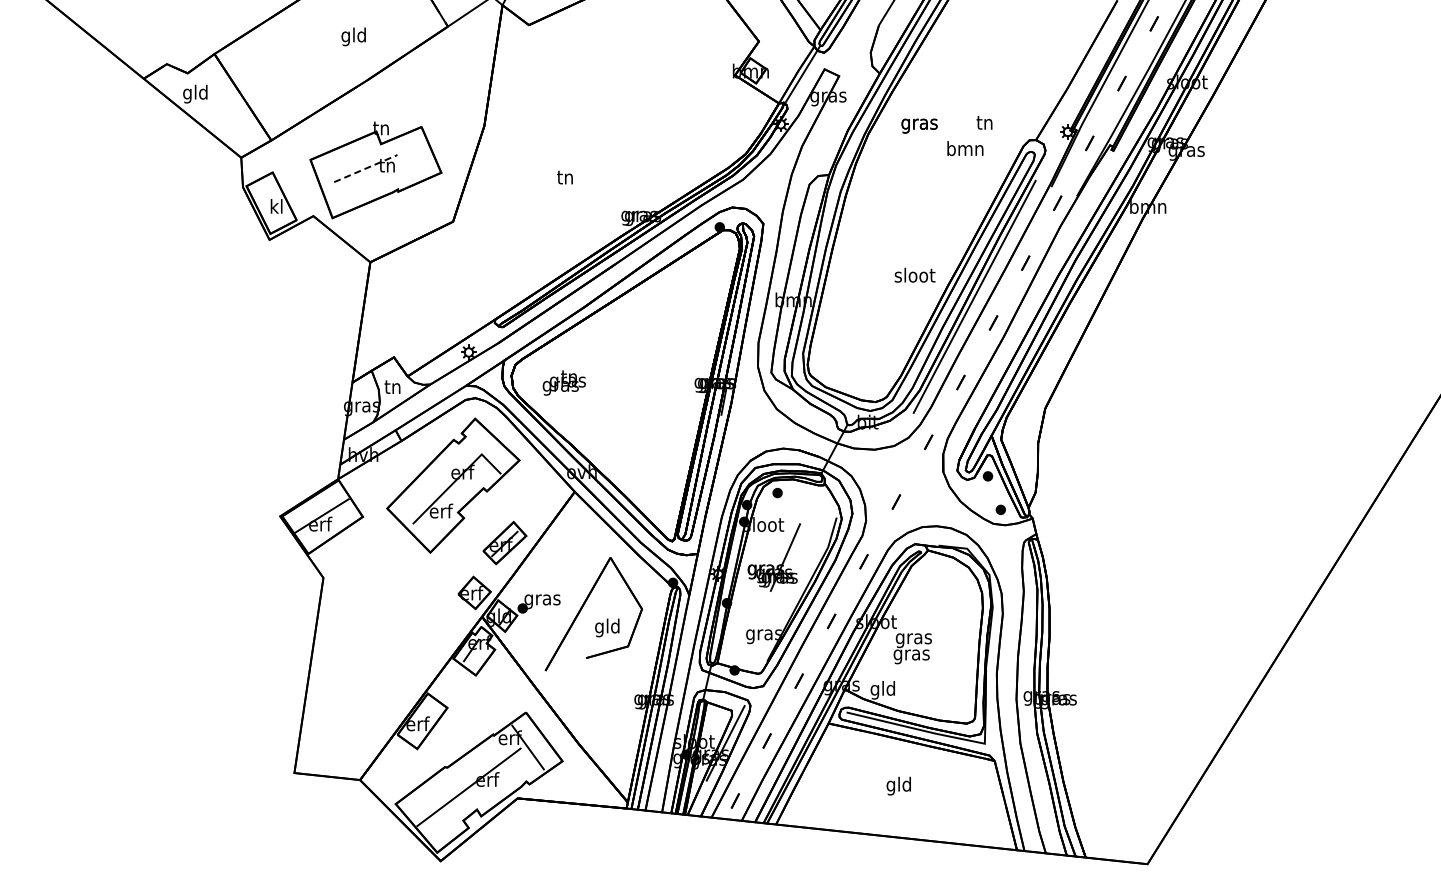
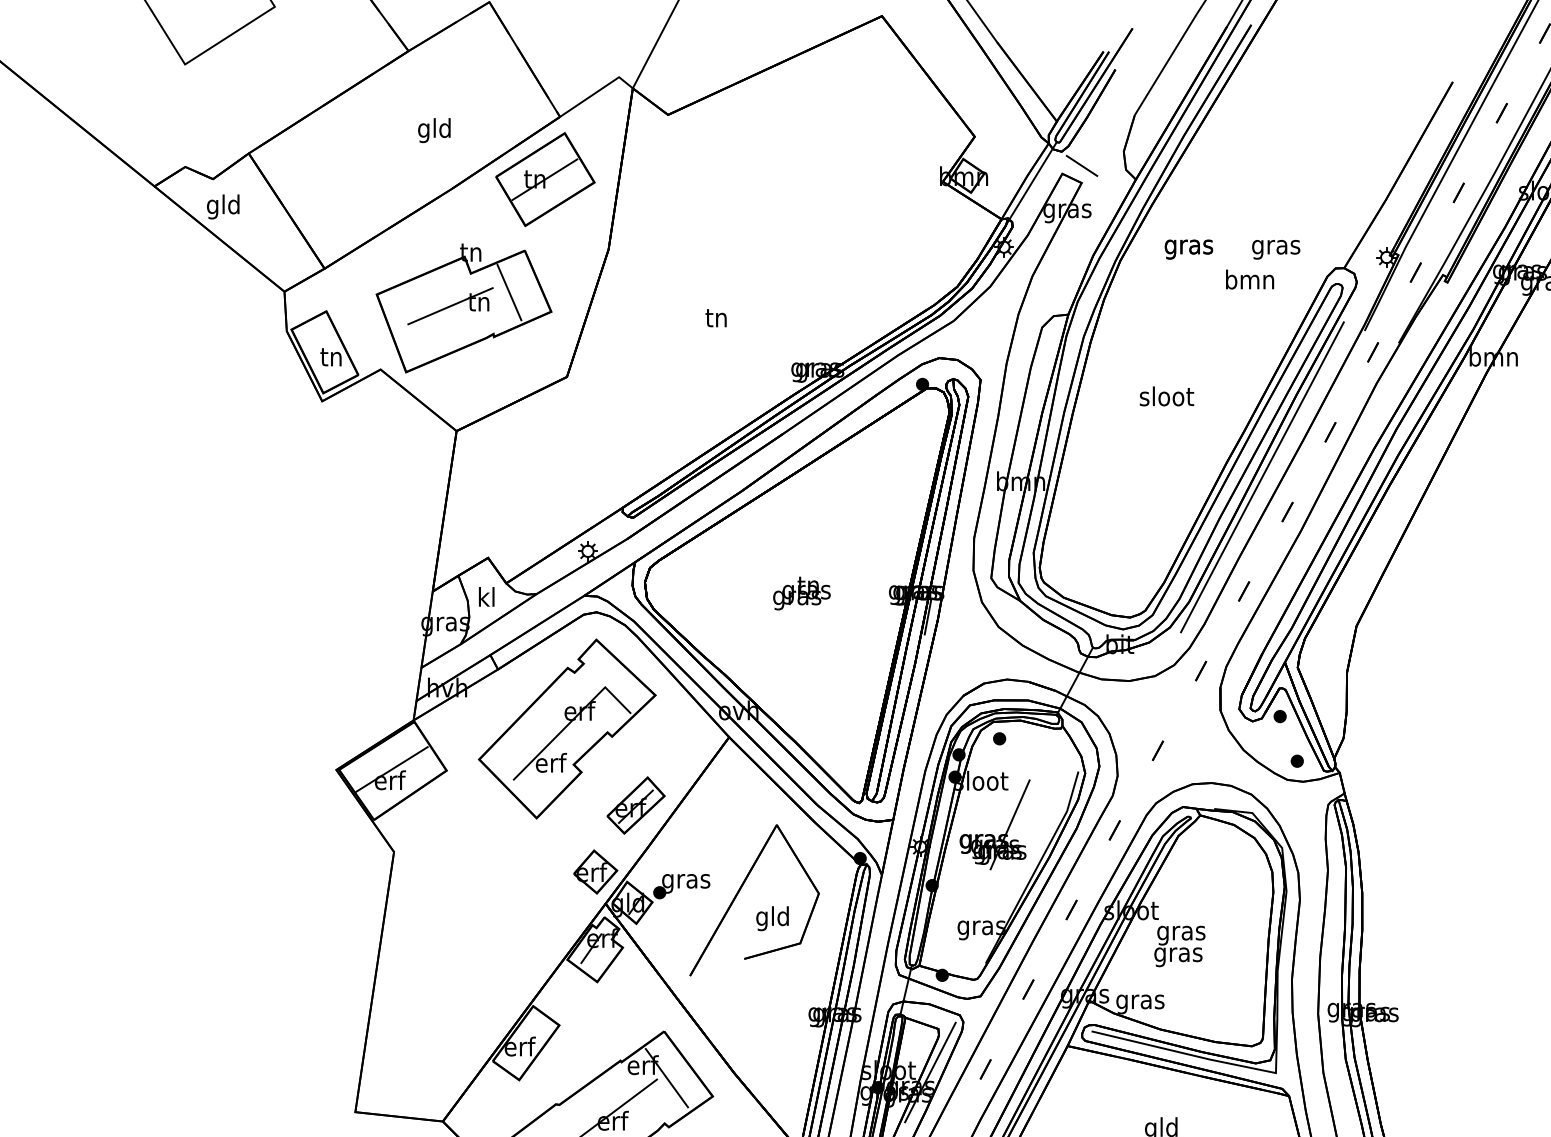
line: (839, 62) -> (1082, 164), added
part: (436, 73) -> (544, 179), added
text: (985, 124) -> (1276, 247), tn -> gras
line: (409, 158) -> (508, 292), added
line: (366, 168) -> (451, 306), dashed -> solid
text: (276, 206) -> (331, 356), kl -> tn
text: (914, 274) -> (1166, 395), moved
text: (563, 382) -> (800, 592), moved
text: (392, 386) -> (486, 596), tn -> kl
text: (883, 690) -> (1140, 1002), gld -> gras

